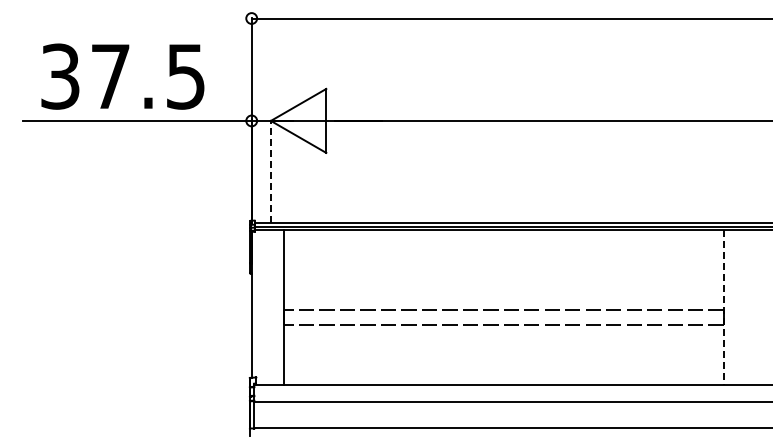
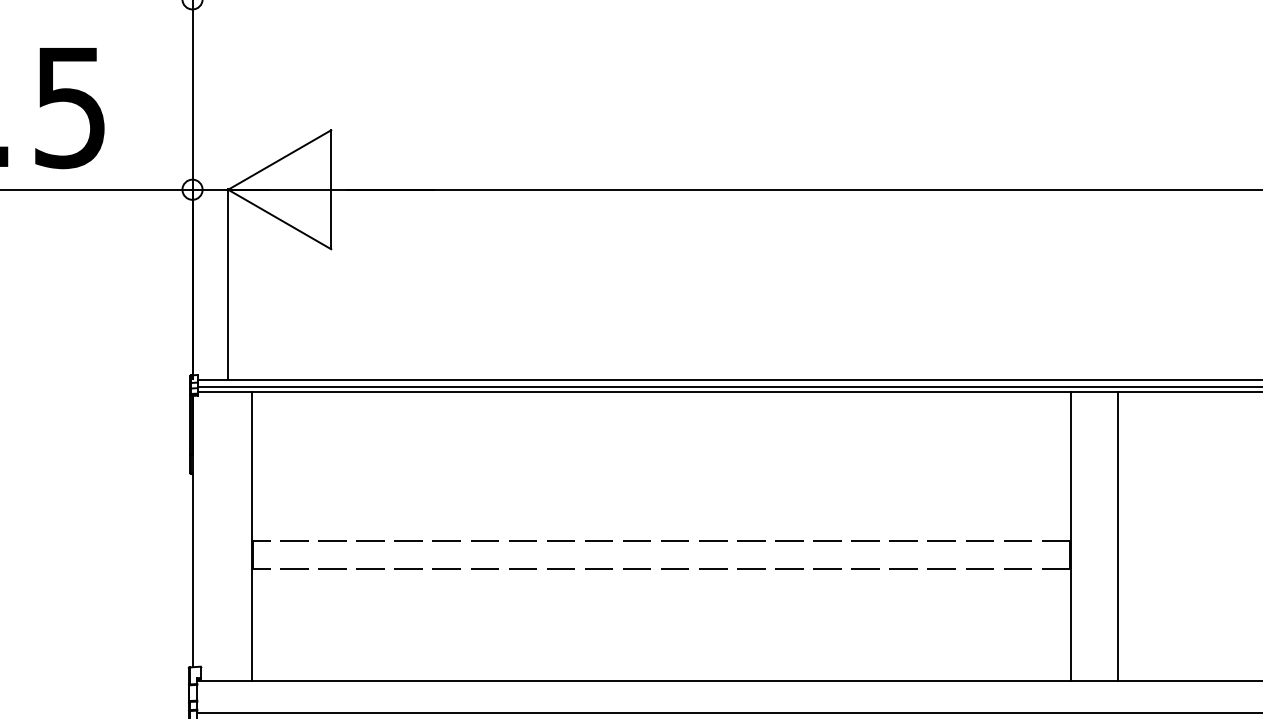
line: (270, 171) -> (227, 283), dashed -> solid
line: (724, 307) -> (1071, 536), dashed -> solid
line: (749, 307) -> (1117, 536), added

